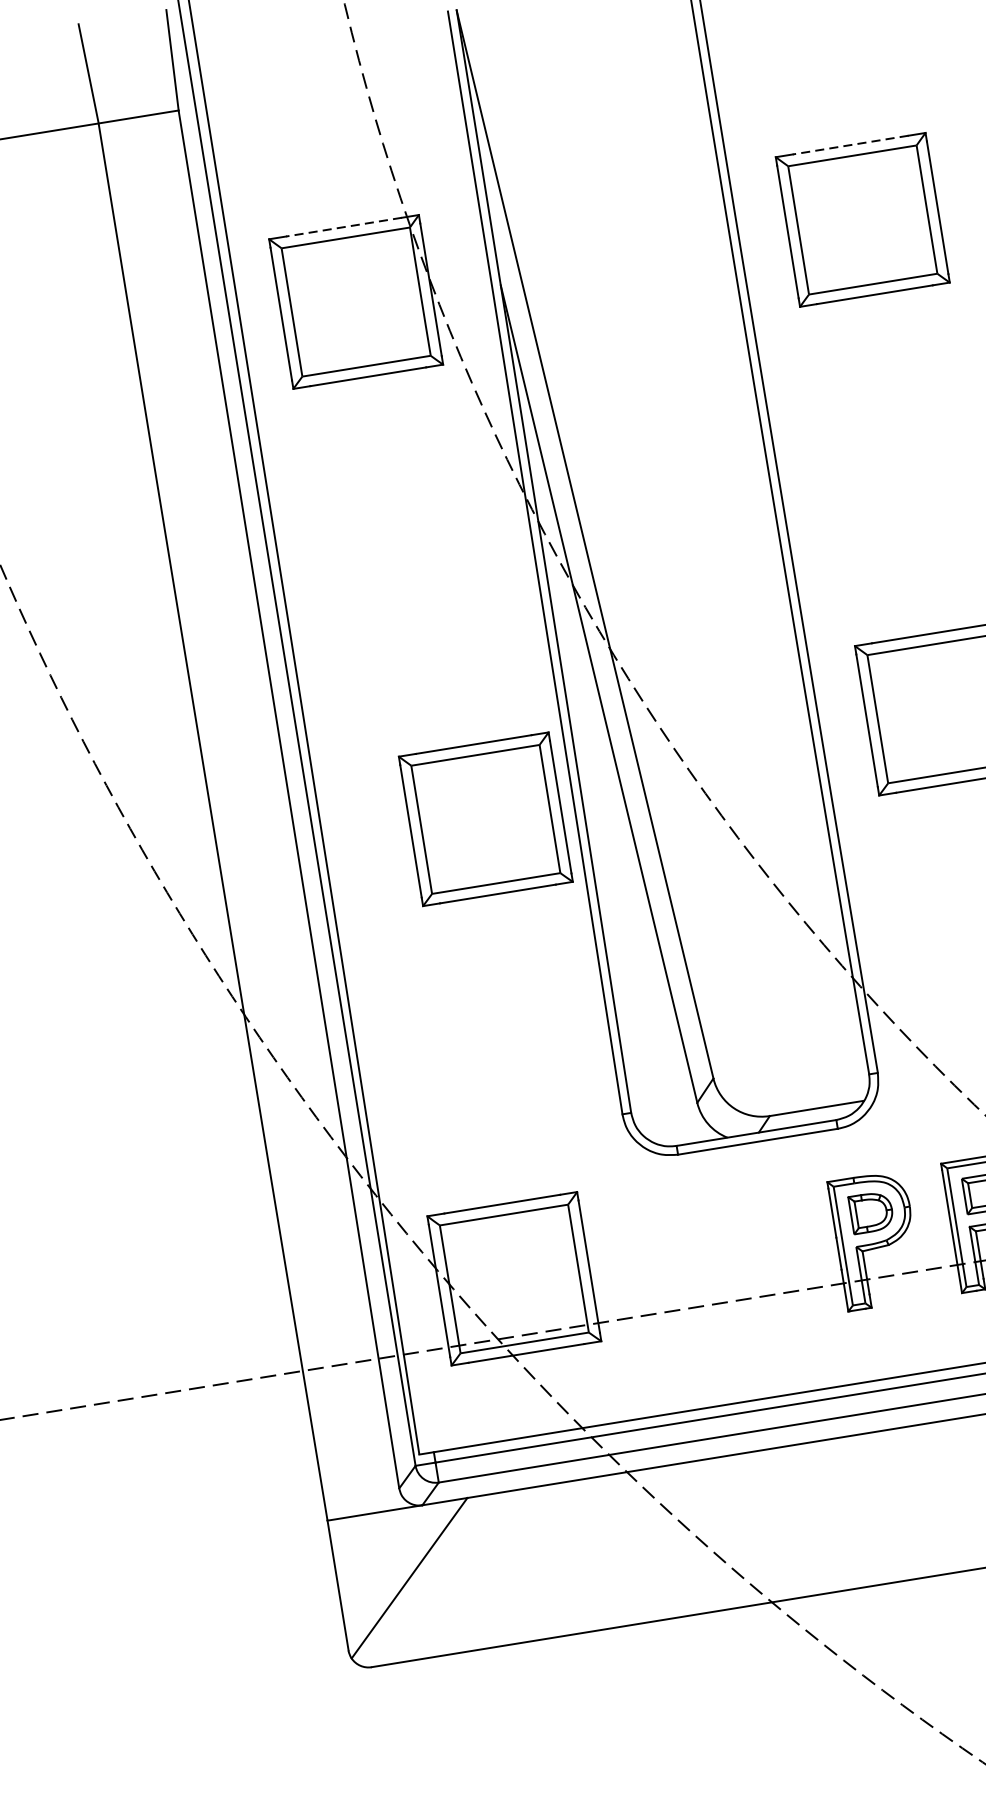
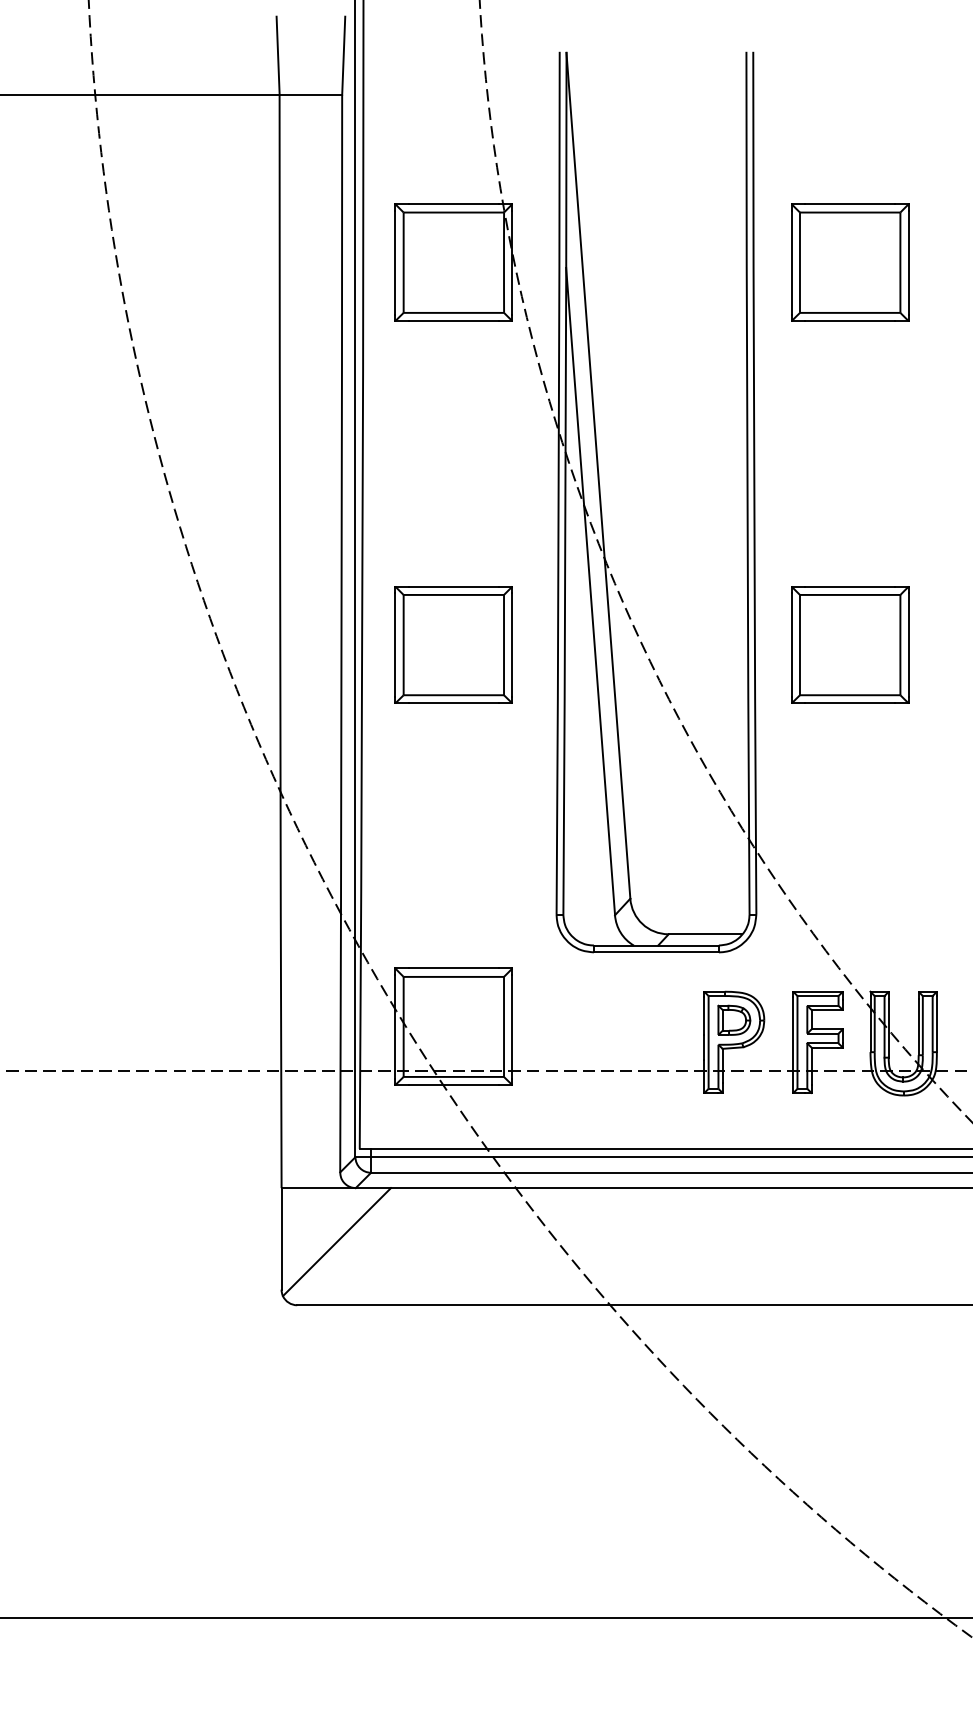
line: (849, 145) -> (849, 204), dashed -> solid
line: (343, 227) -> (453, 204), dashed -> solid
part: (485, 818) -> (453, 644), moved

